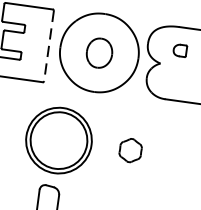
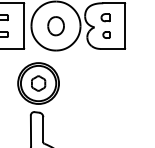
line: (49, 46) -> (24, 26), dashed -> solid
part: (177, 77) -> (106, 34), added
part: (130, 150) -> (38, 83), moved

